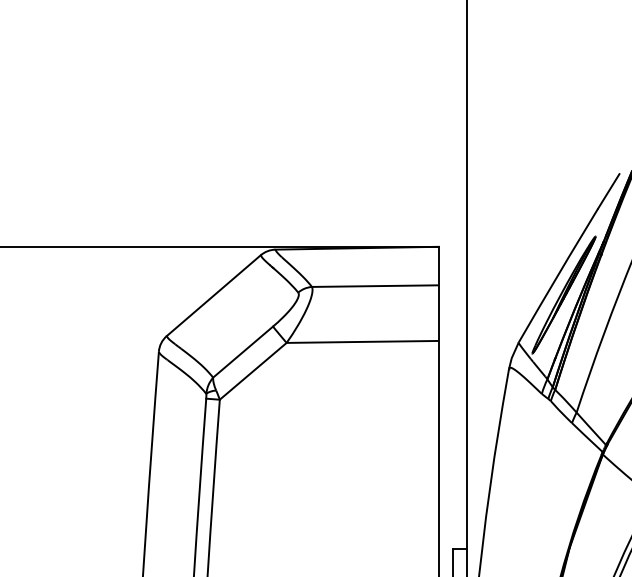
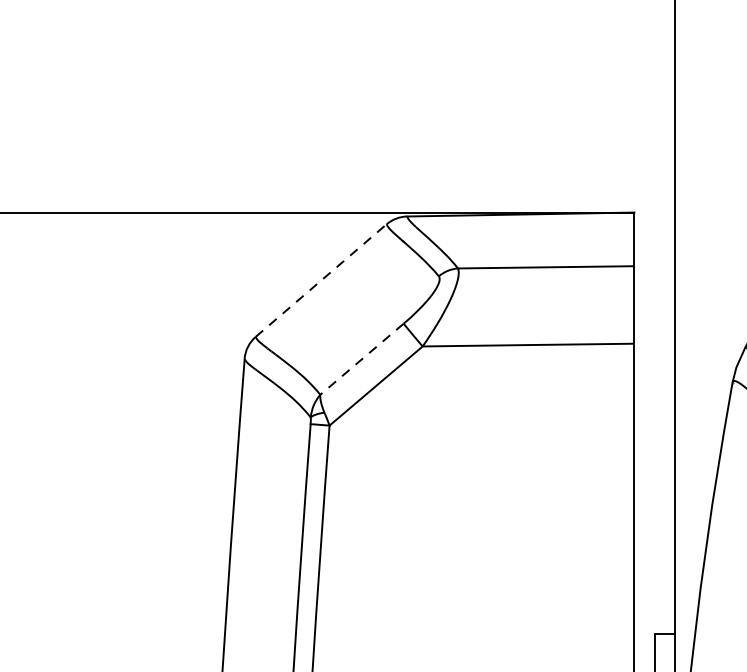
line: (214, 295) -> (322, 280), solid -> dashed
line: (242, 352) -> (361, 359), solid -> dashed

